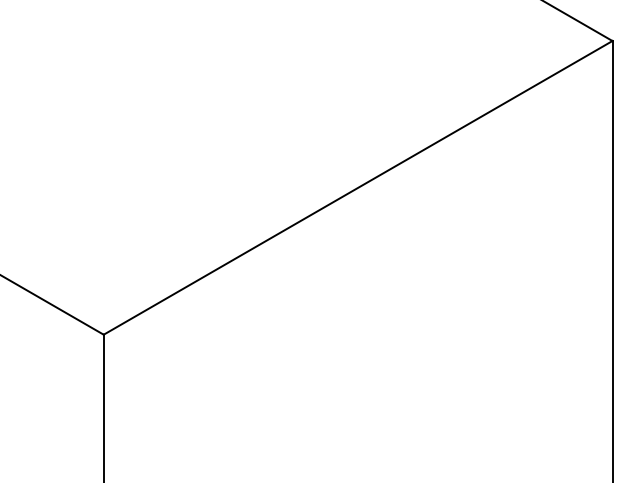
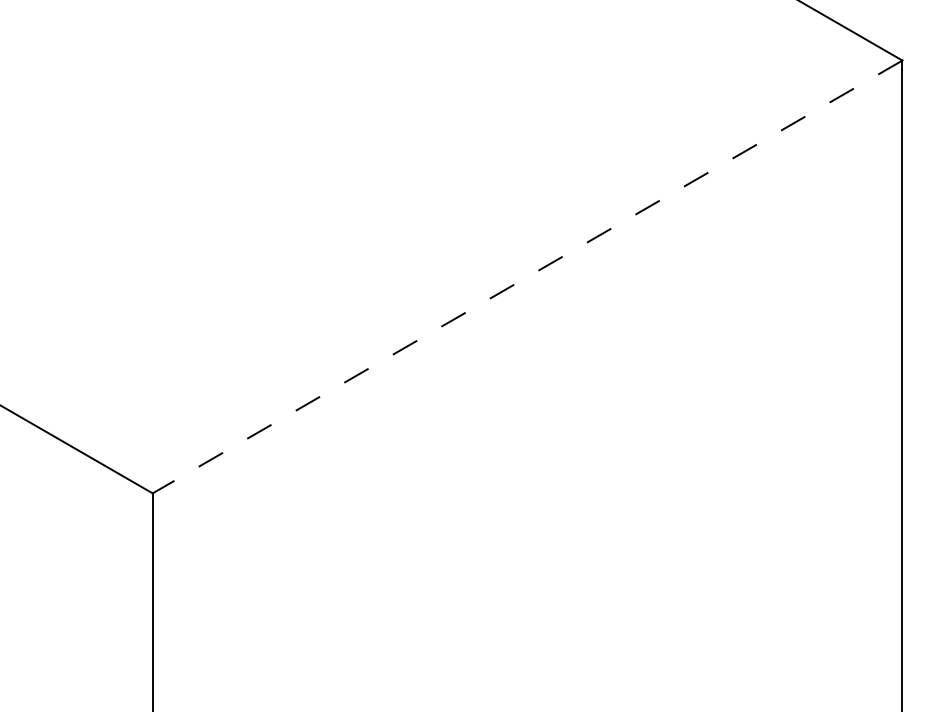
line: (358, 187) -> (528, 276), solid -> dashed

